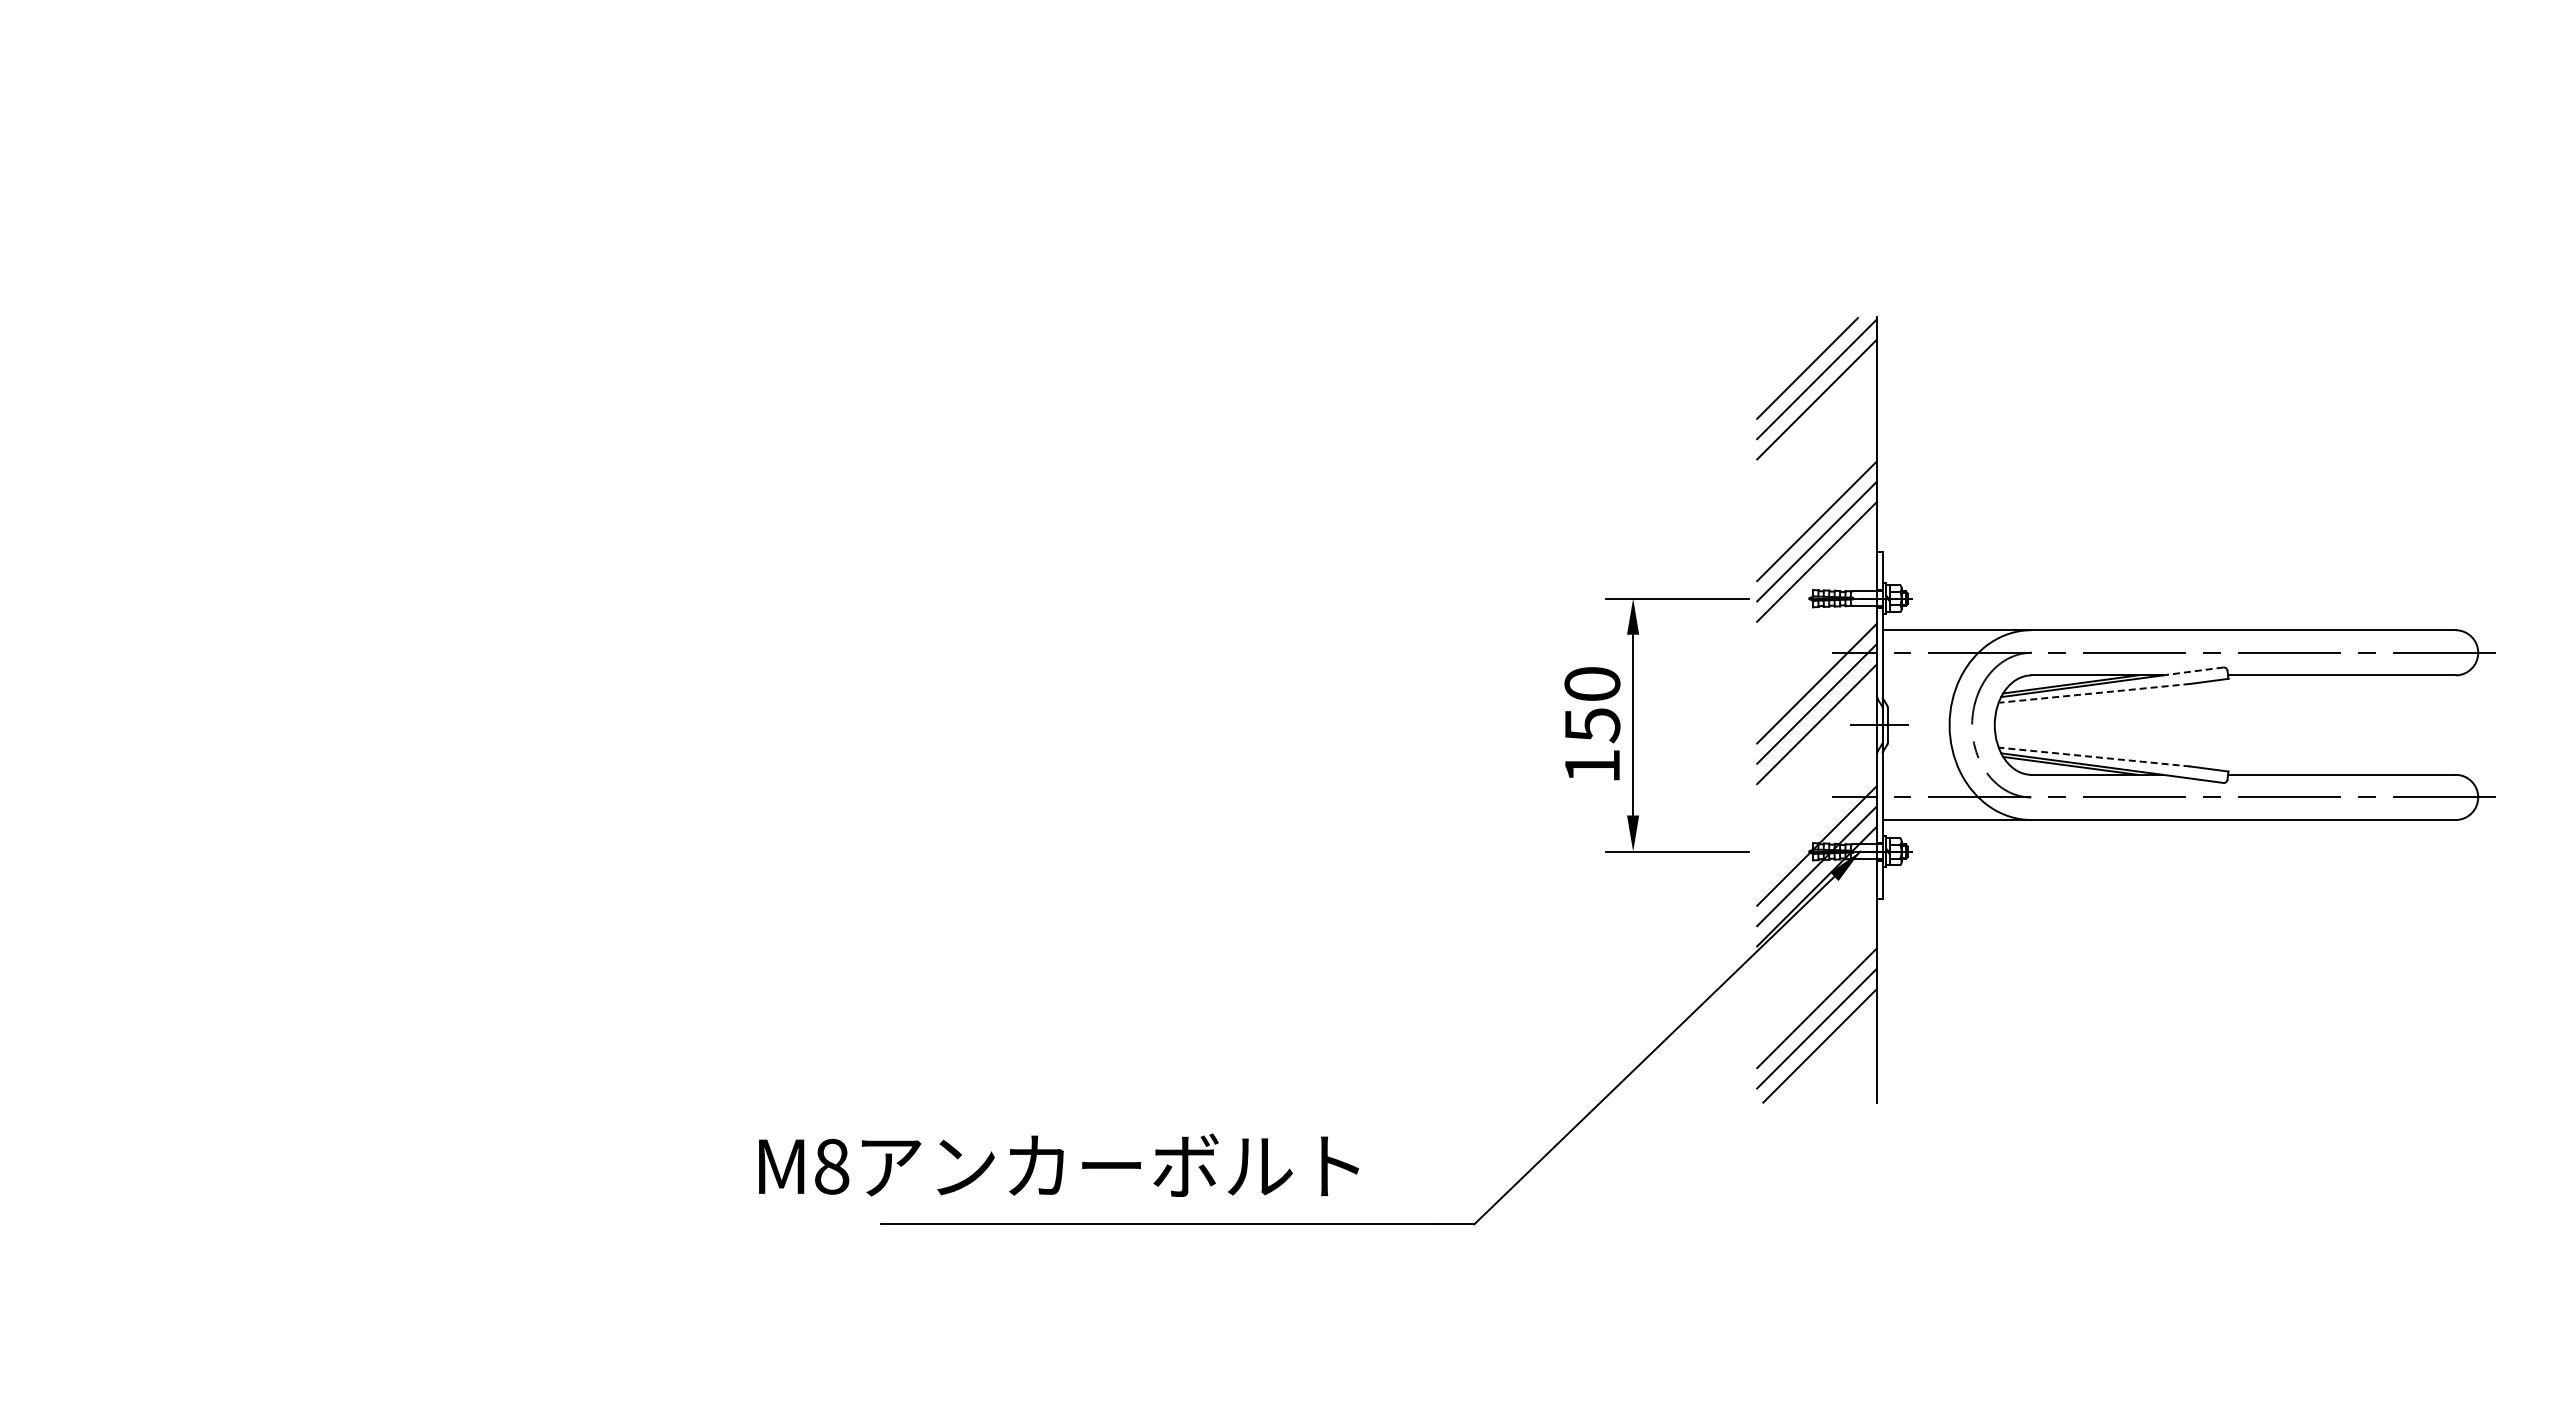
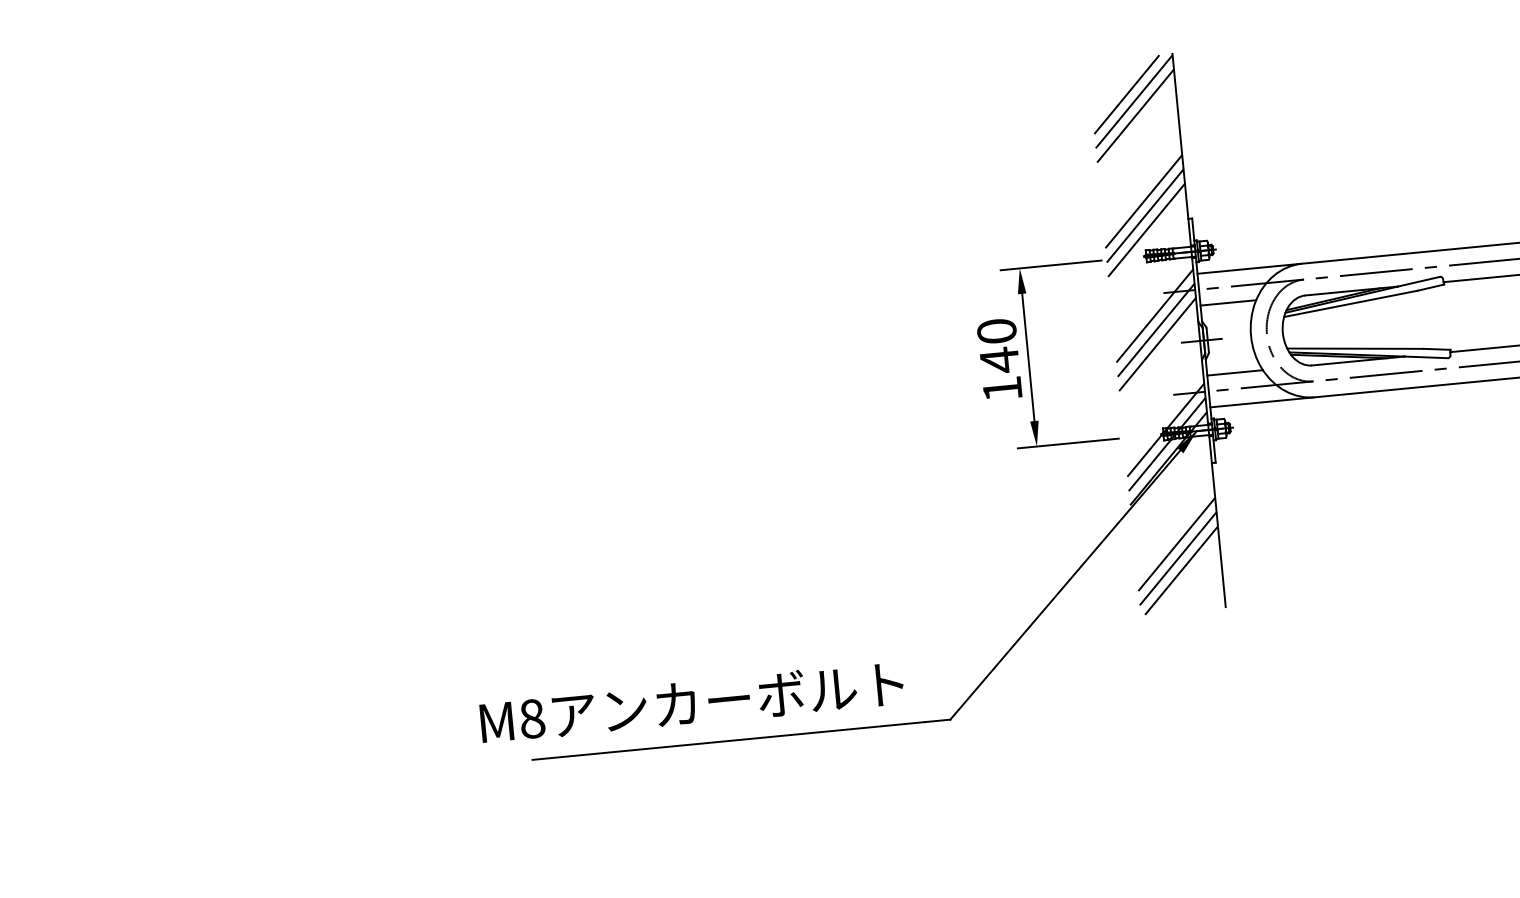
line: (2193, 671) -> (1419, 281), dashed -> solid
line: (1921, 675) -> (1227, 303), added
line: (2095, 693) -> (1351, 303), dashed -> solid
text: (1592, 725) -> (999, 360), 150 -> 140
line: (2095, 757) -> (1355, 348), dashed -> solid
line: (1921, 774) -> (1234, 372), added
text: (1058, 1164) -> (691, 702), moved

